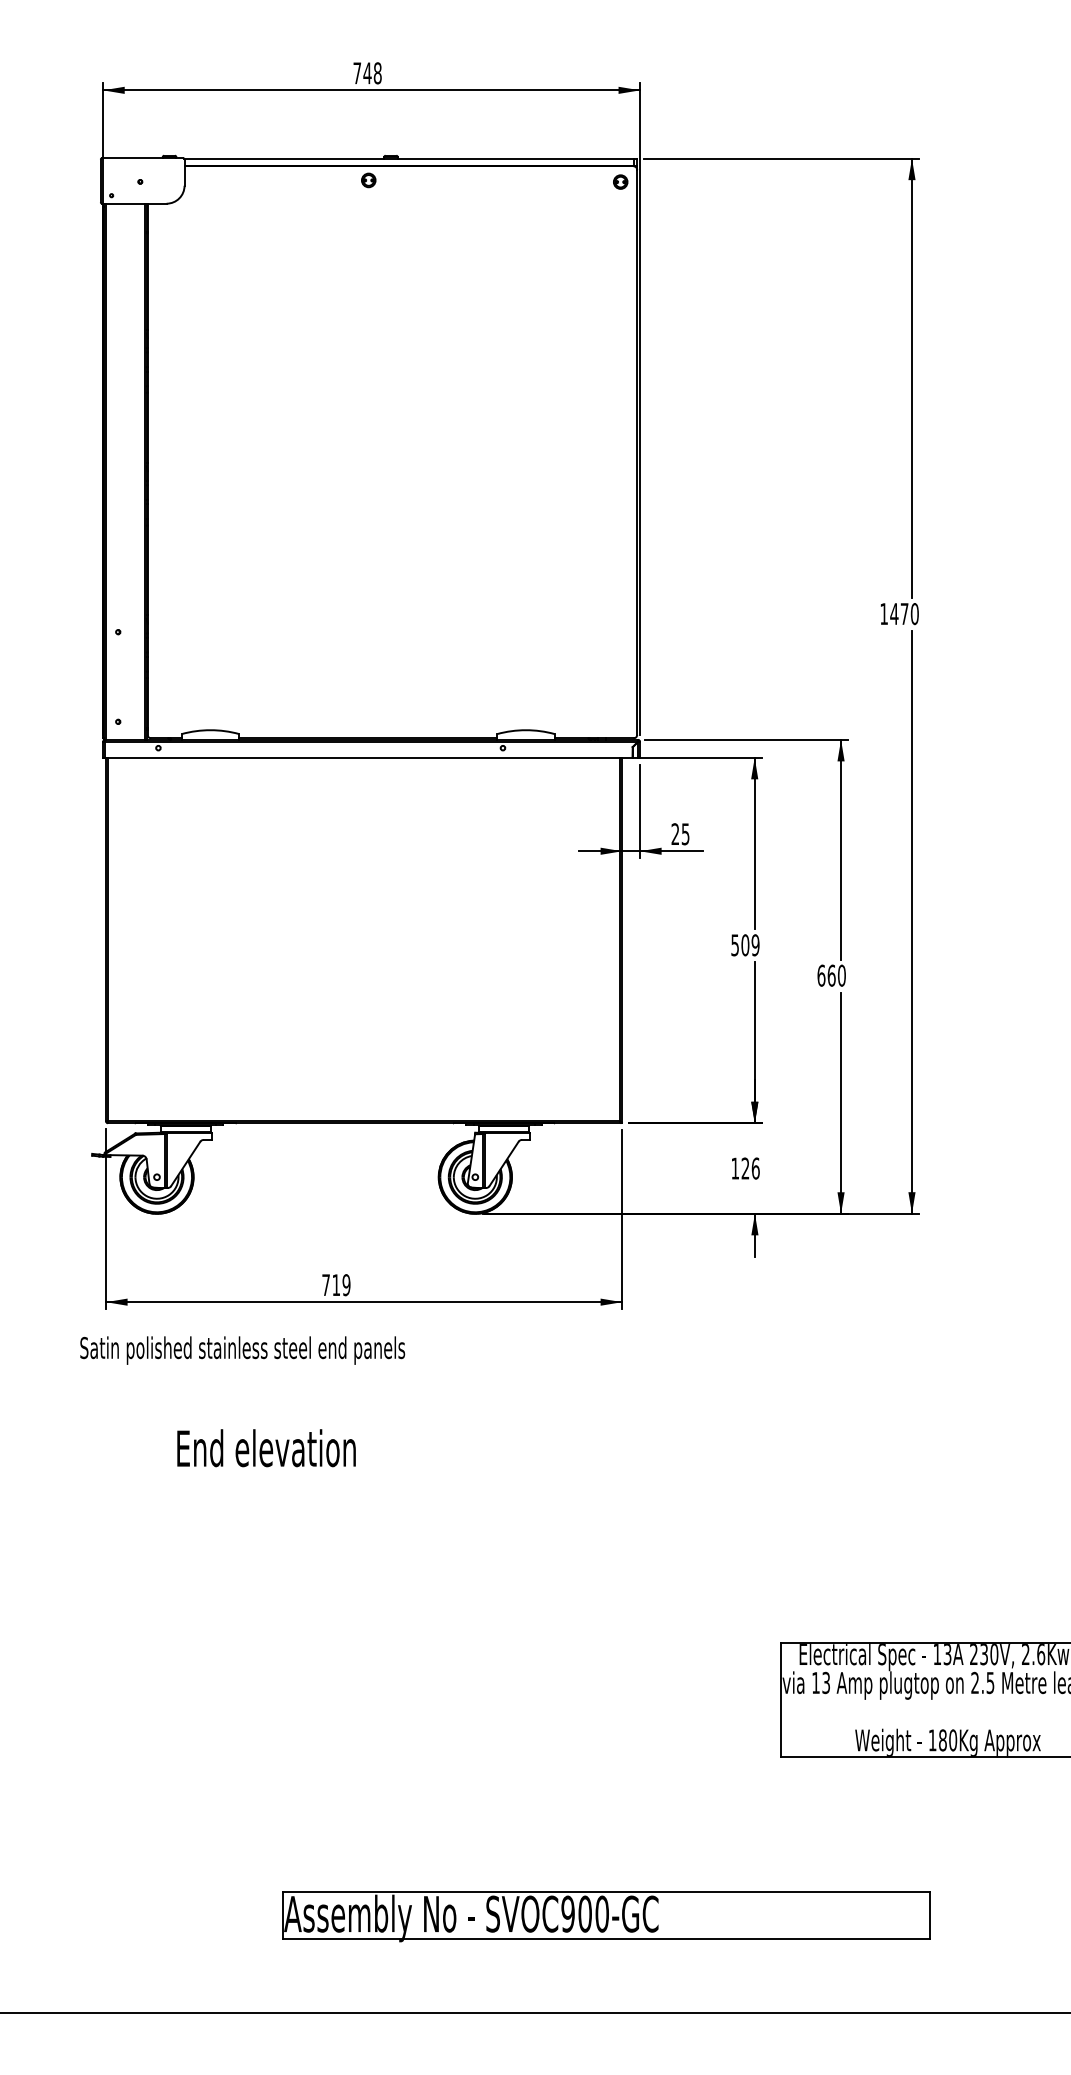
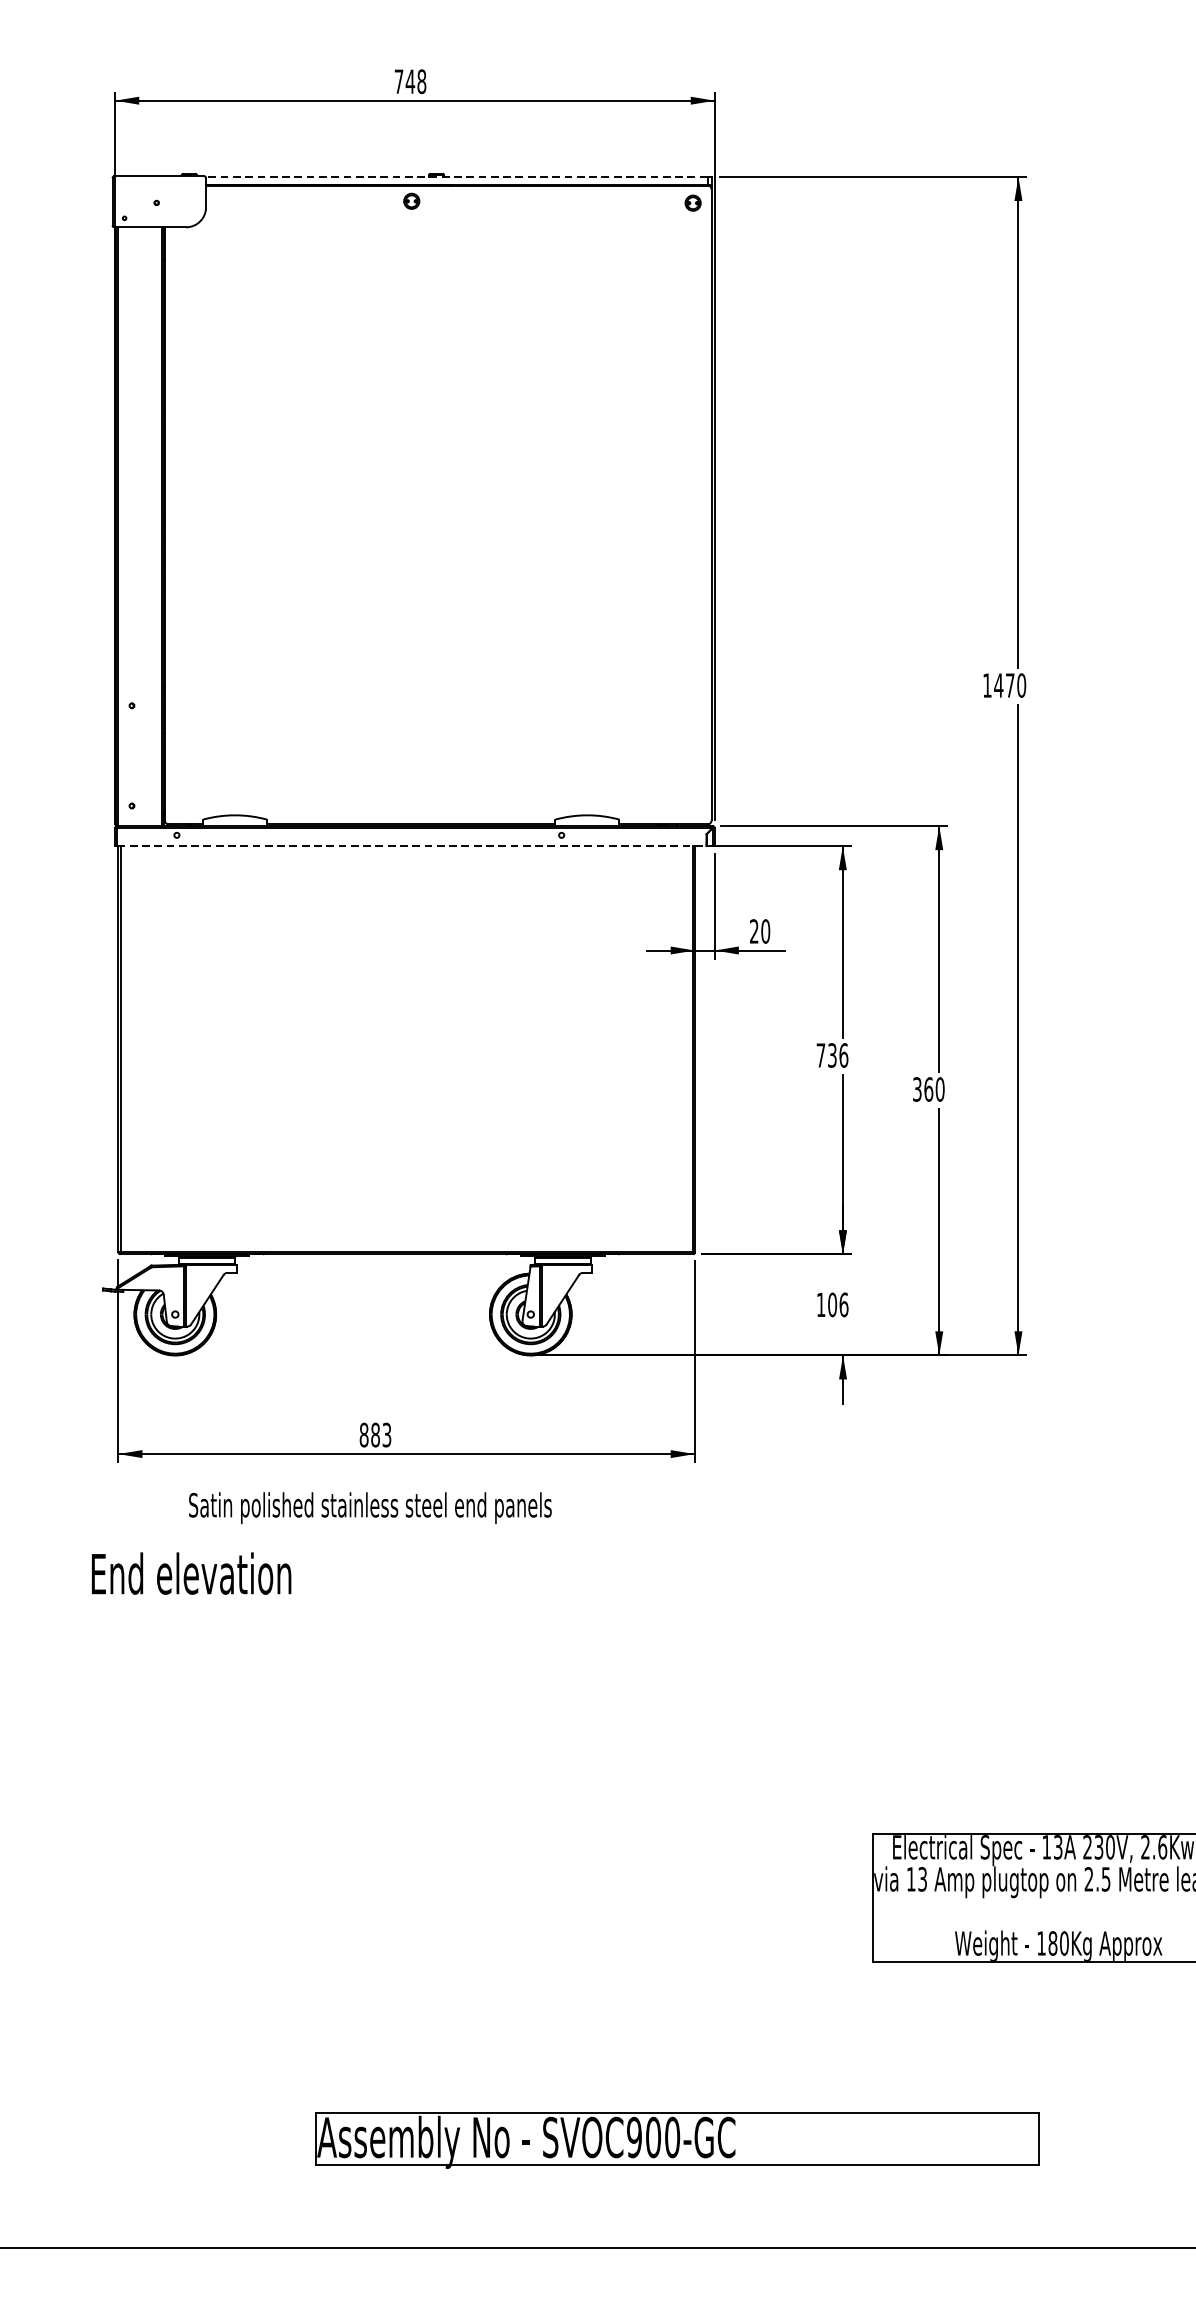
line: (408, 158) -> (456, 176), solid -> dashed
line: (368, 757) -> (411, 845), solid -> dashed
text: (685, 834) -> (765, 931), 25 -> 20
text: (745, 945) -> (832, 1055), 509 -> 736
text: (821, 975) -> (917, 1089), 660 -> 360
text: (745, 1168) -> (832, 1304), 126 -> 106
text: (336, 1285) -> (375, 1435), 719 -> 883
text: (242, 1350) -> (370, 1508), moved
text: (266, 1448) -> (191, 1573), moved

